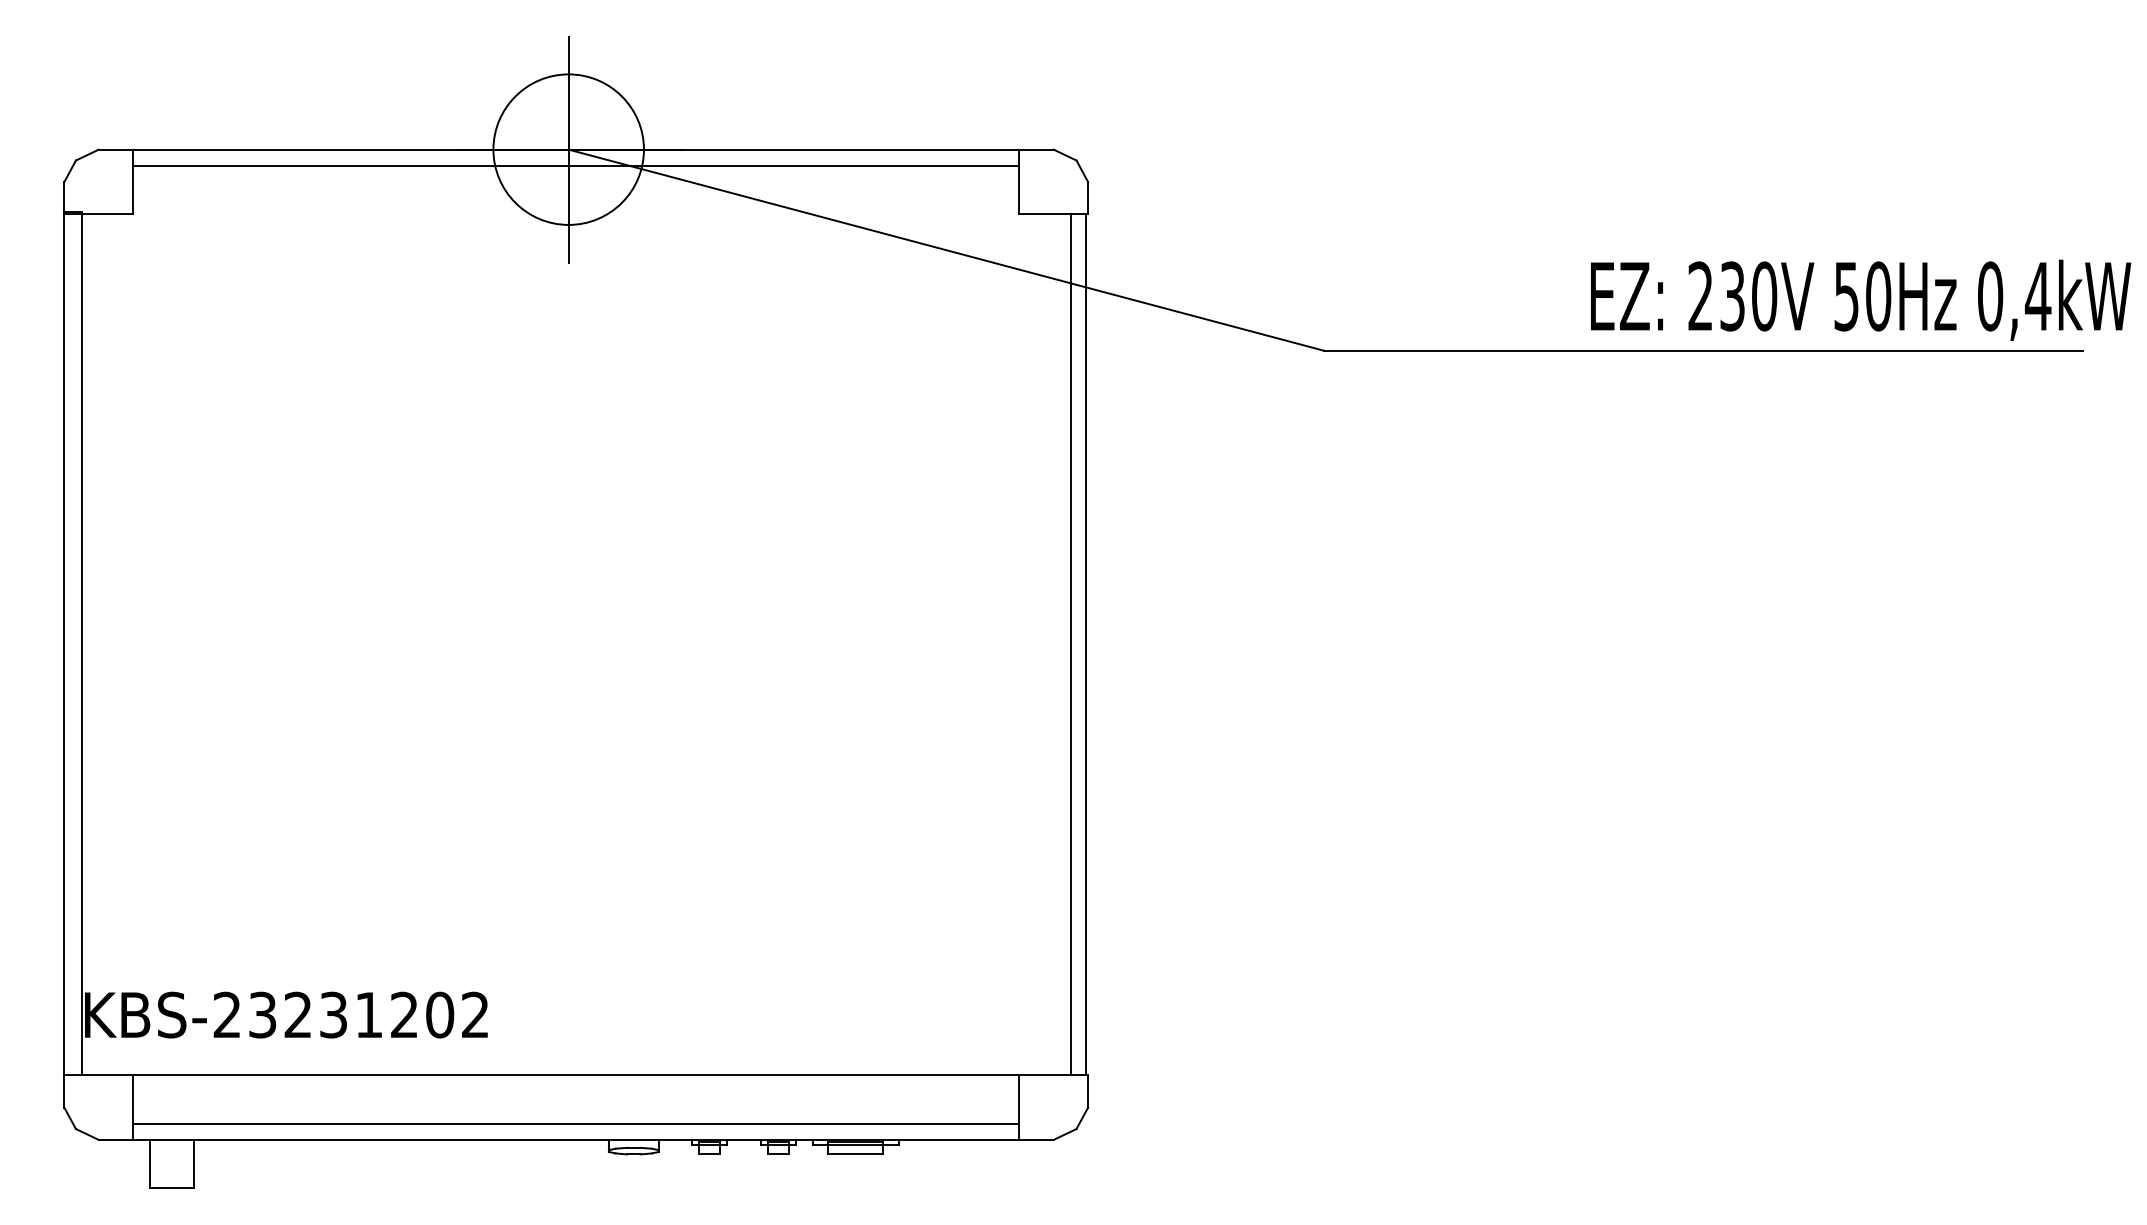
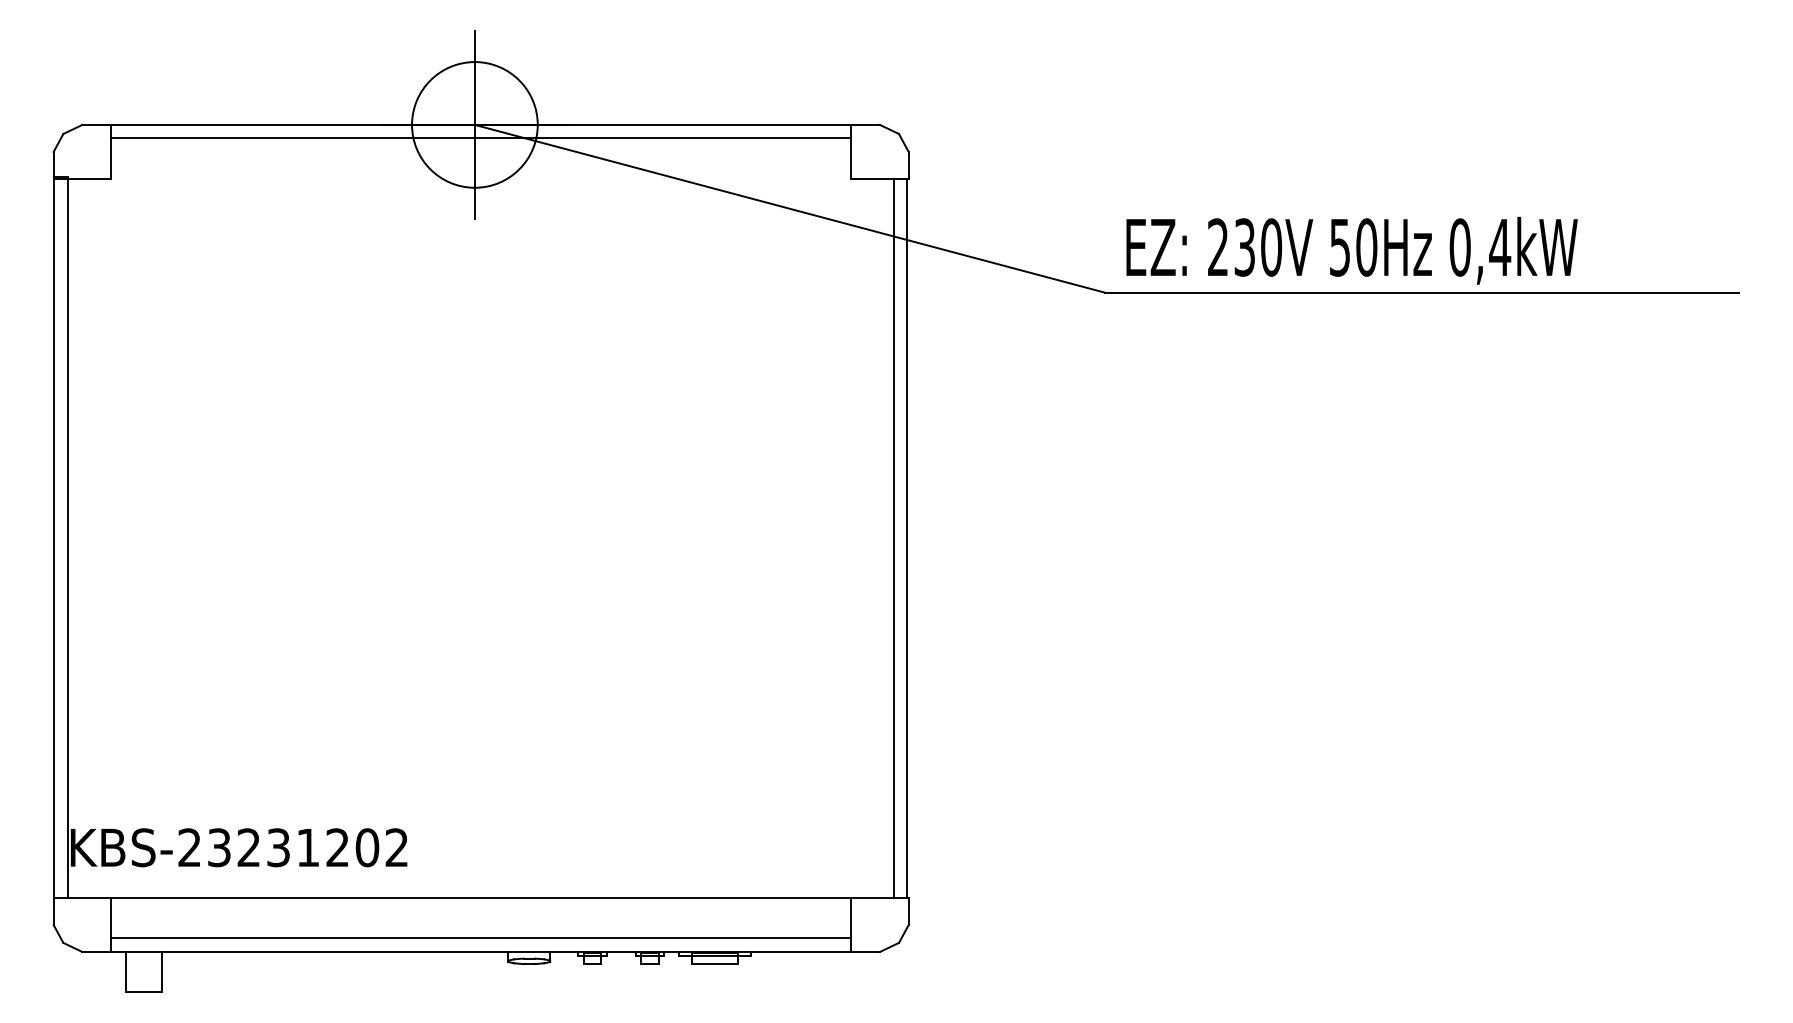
text: (1861, 299) -> (1352, 250), moved

